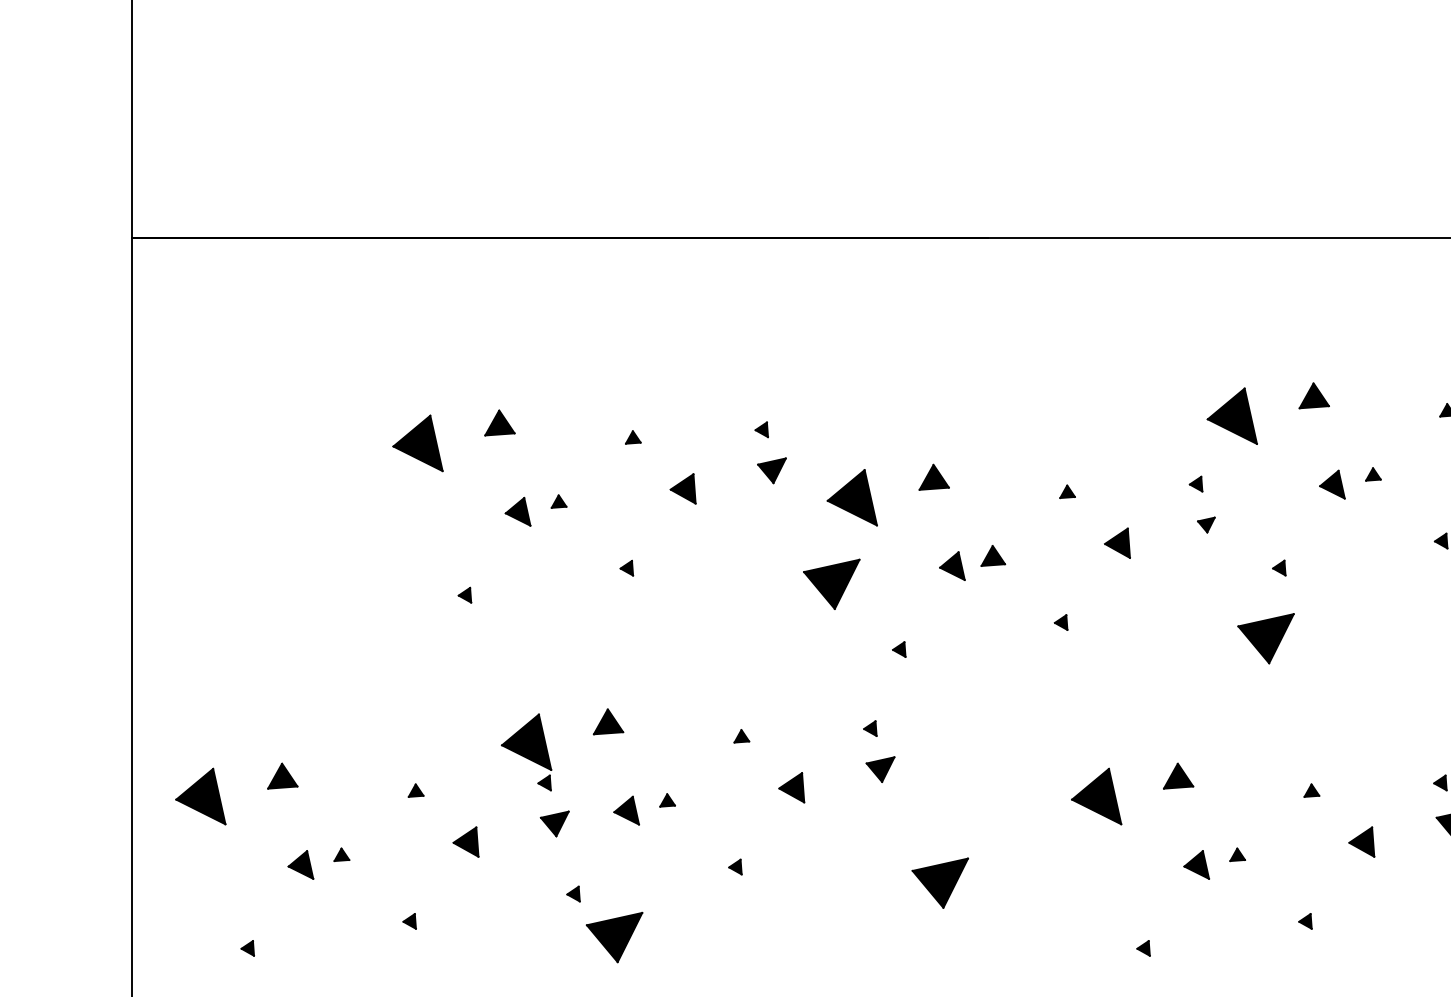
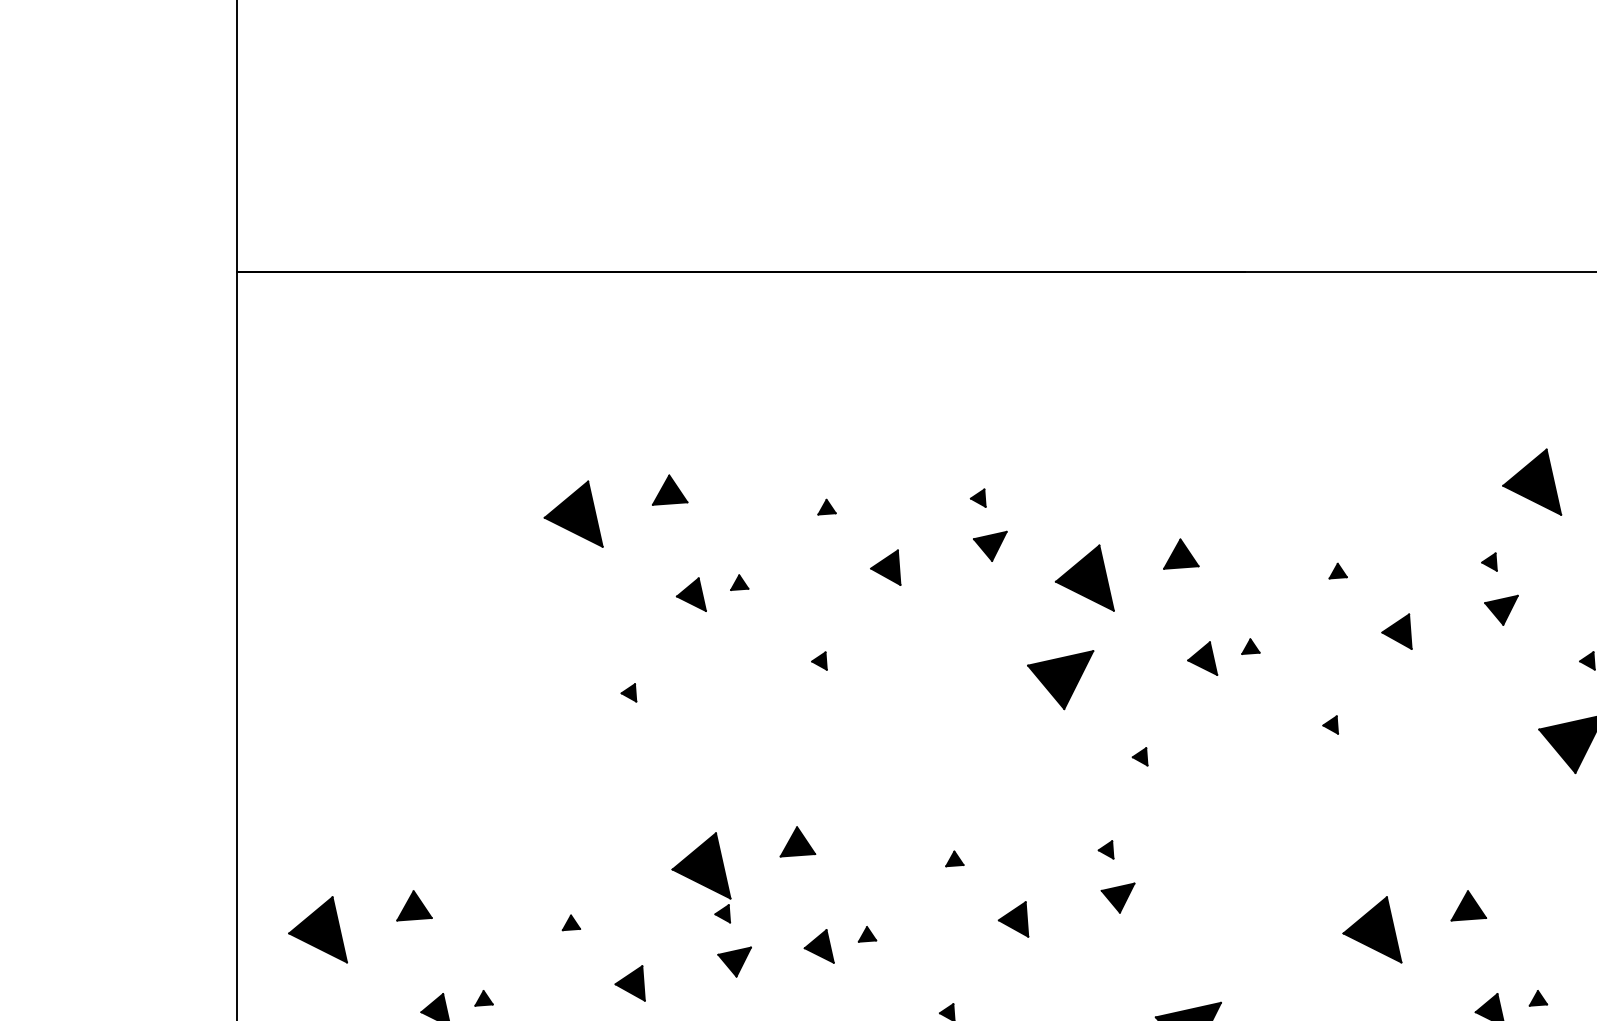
part: (1206, 524) -> (1501, 609), size x1.67
part: (993, 555) -> (1251, 646), size x0.62

